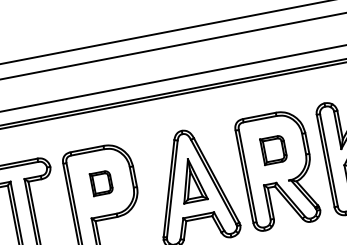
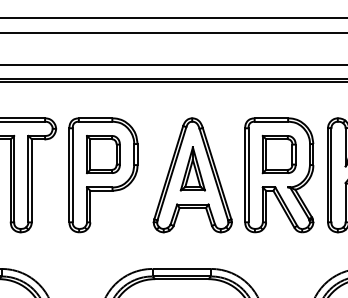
part: (273, 150) -> (278, 154), size x1.43
part: (101, 183) -> (103, 154), size x1.67

